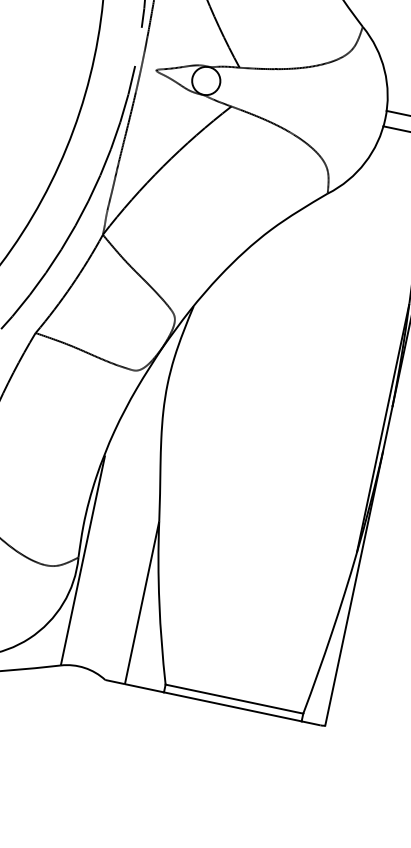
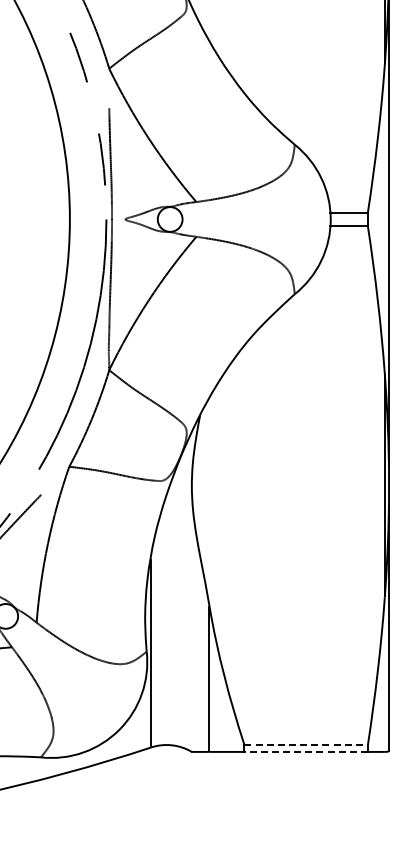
line: (234, 699) -> (306, 745), solid -> dashed
line: (233, 706) -> (306, 751), solid -> dashed

